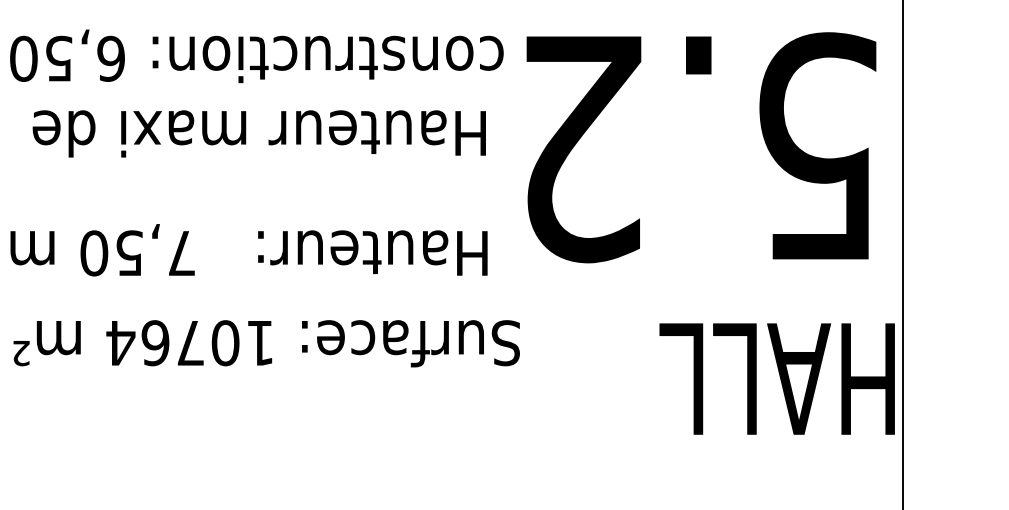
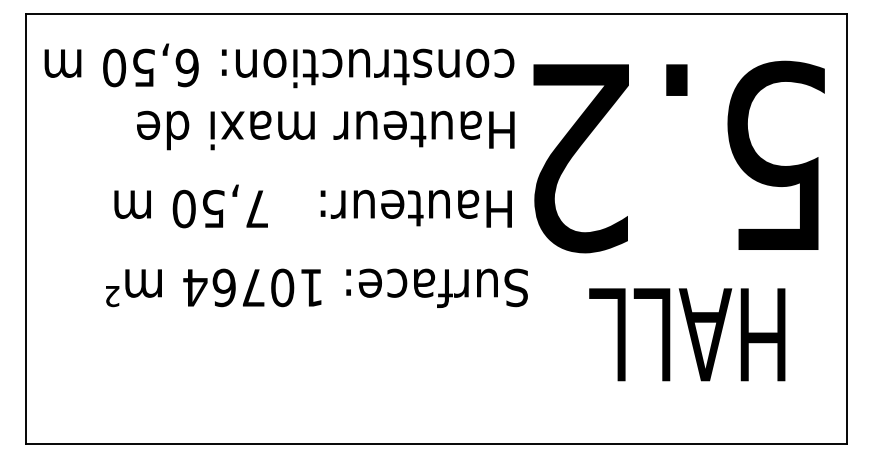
text: (259, 133) -> (325, 130), moved
text: (700, 147) -> (678, 156), moved
text: (248, 250) -> (312, 206), moved
text: (266, 342) -> (316, 287), moved
text: (777, 378) -> (687, 334), moved

